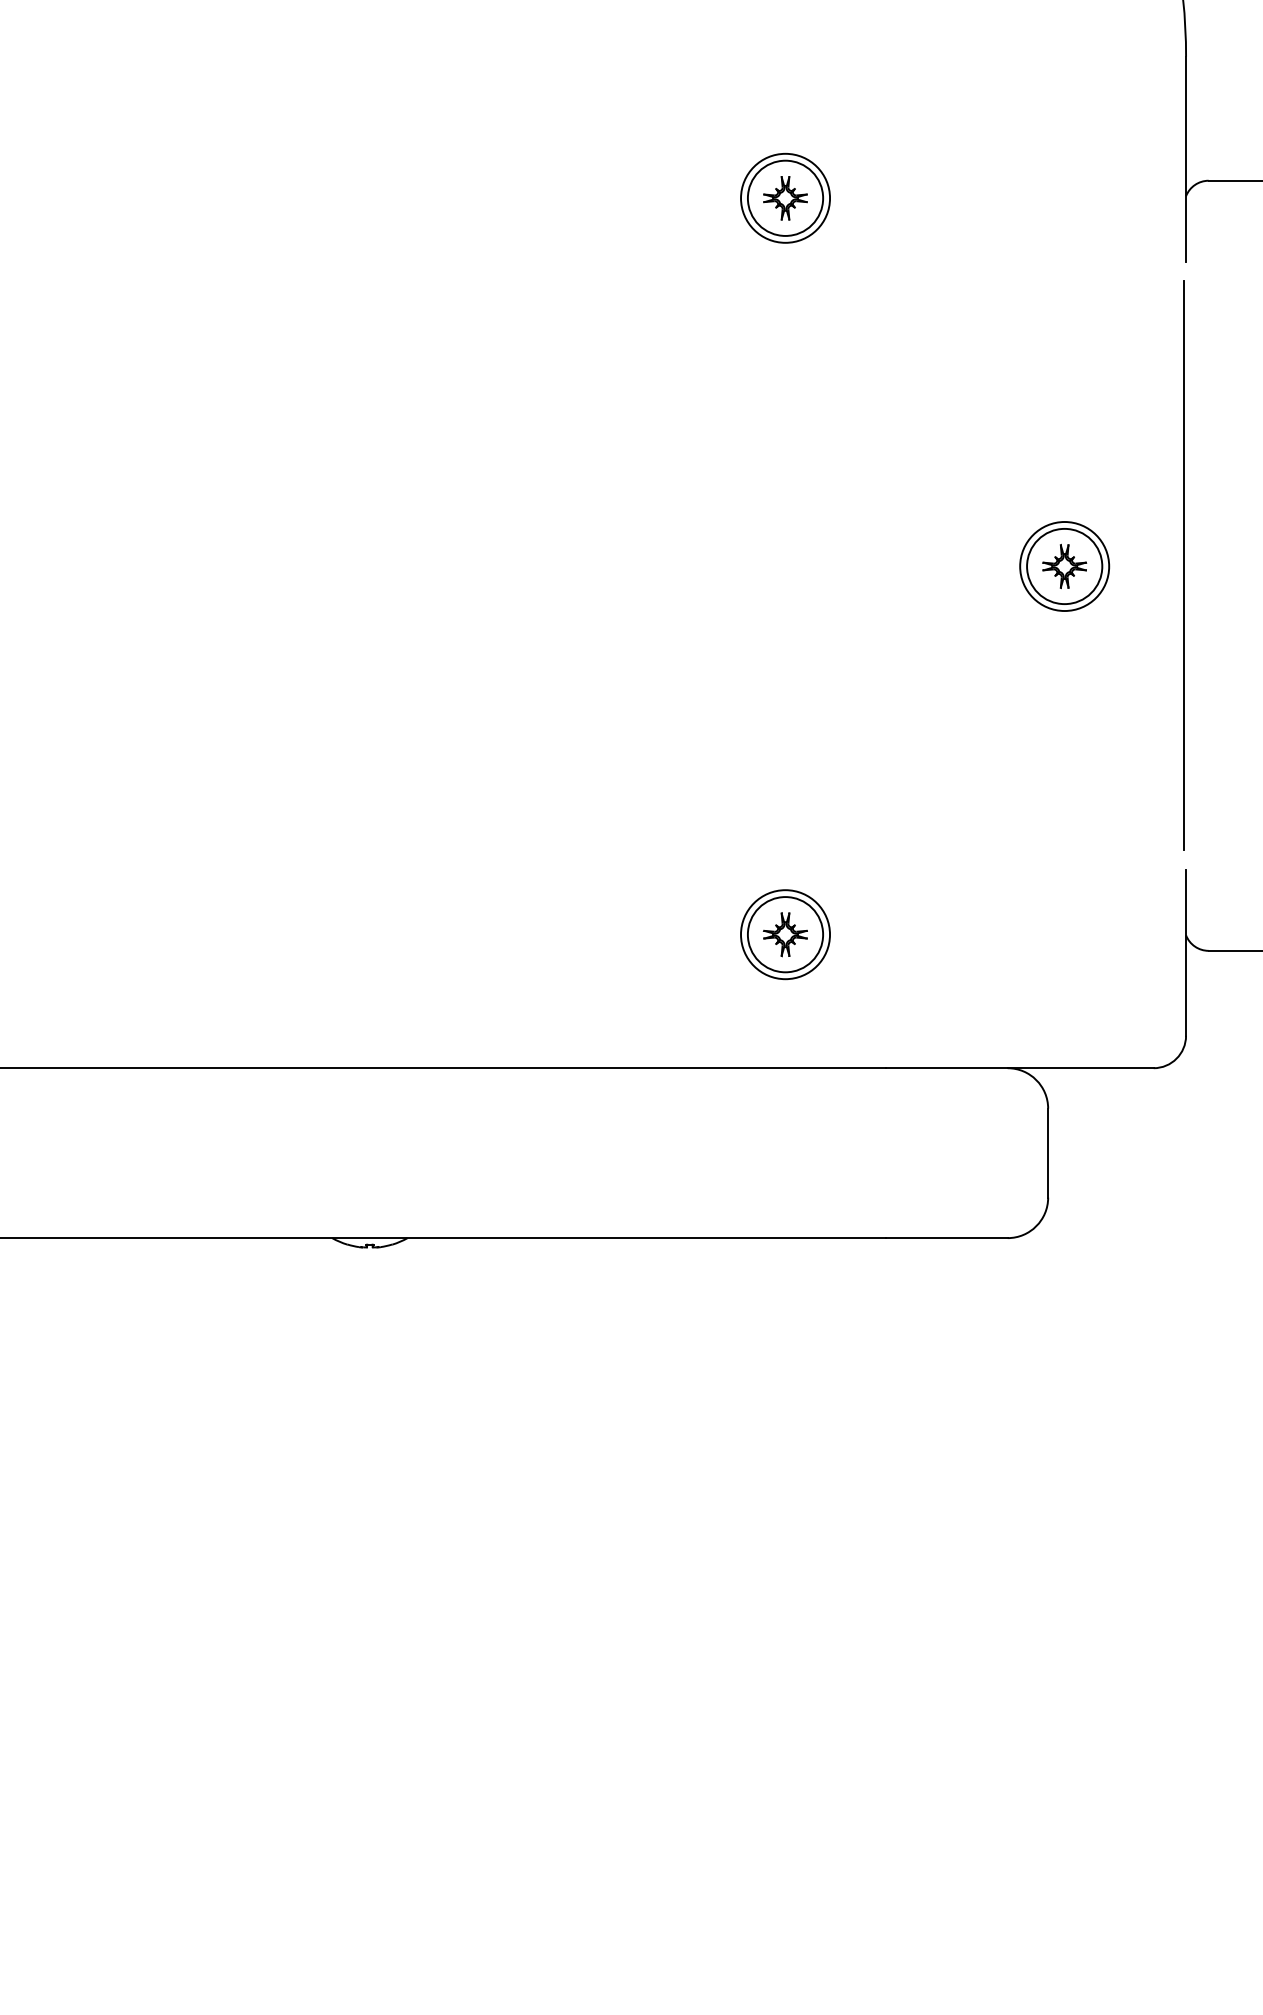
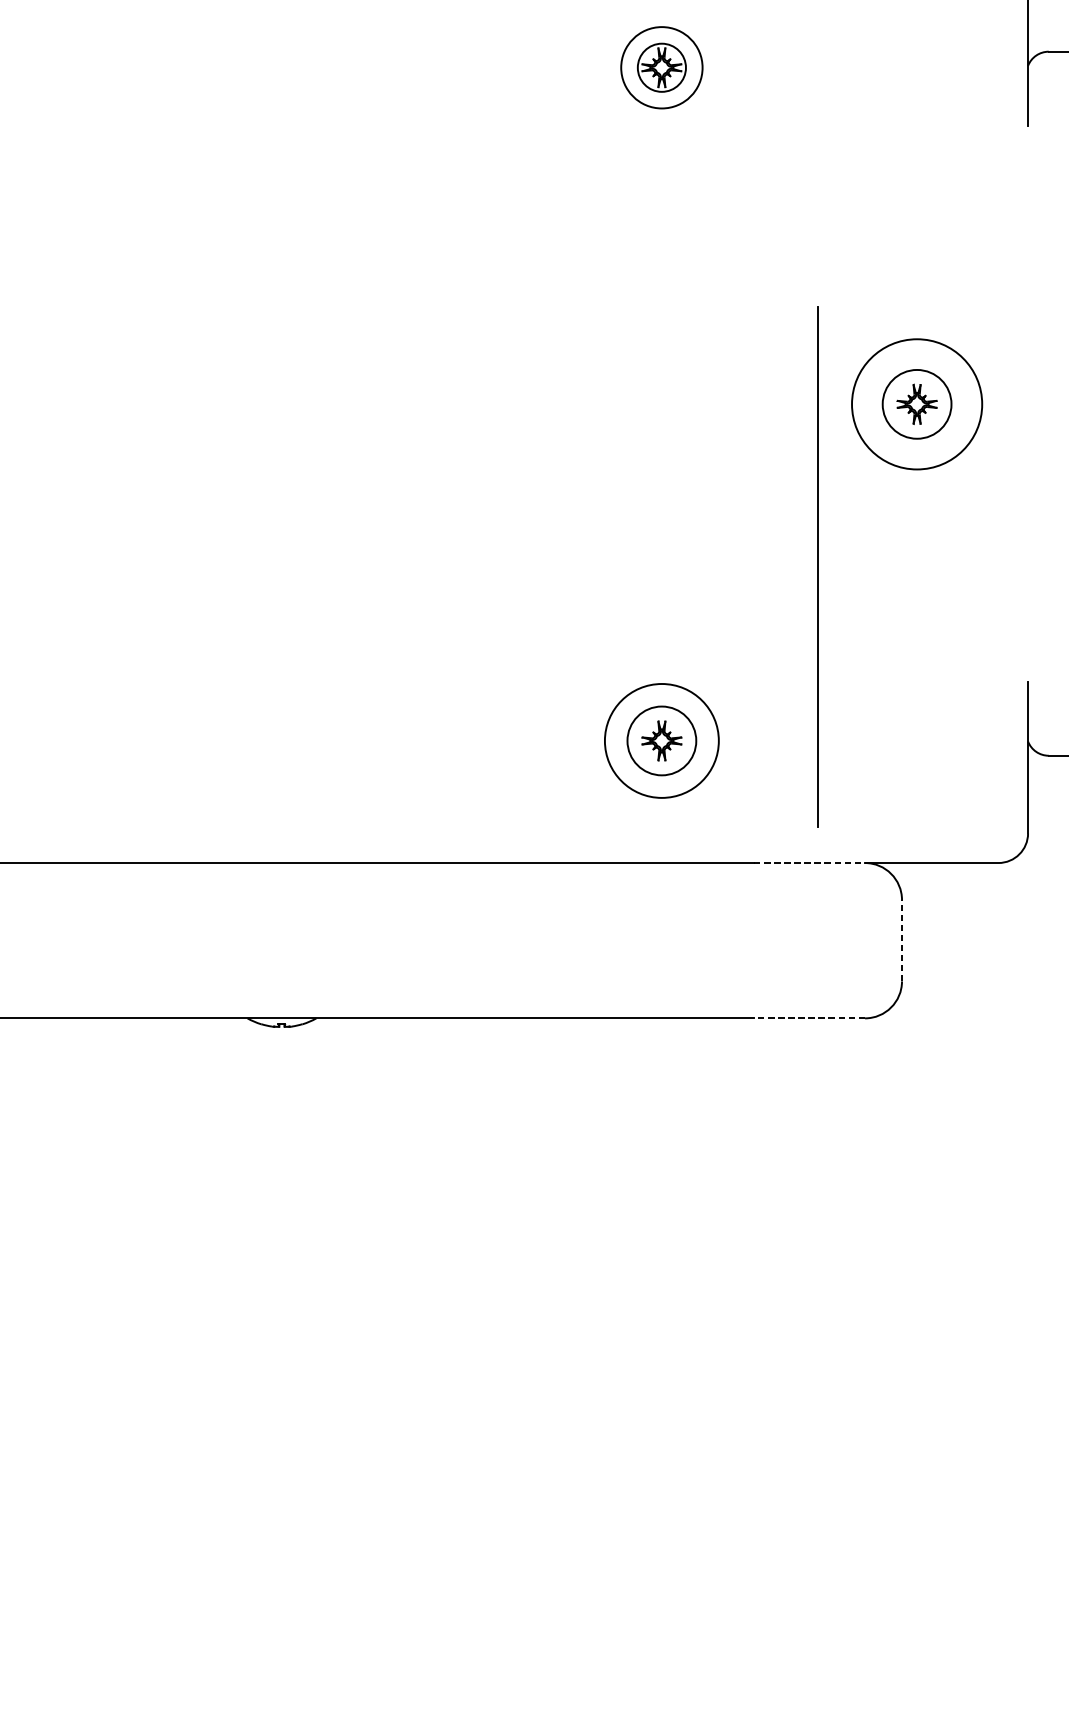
circle: (785, 197) -> (661, 67), size x0.7
line: (1183, 565) -> (817, 567), moved
circle: (1064, 566) -> (916, 404), size x1.6
circle: (785, 934) -> (661, 740), size x1.4
line: (947, 1068) -> (809, 863), solid -> dashed
line: (1048, 1153) -> (902, 941), solid -> dashed
line: (947, 1238) -> (809, 1018), solid -> dashed

